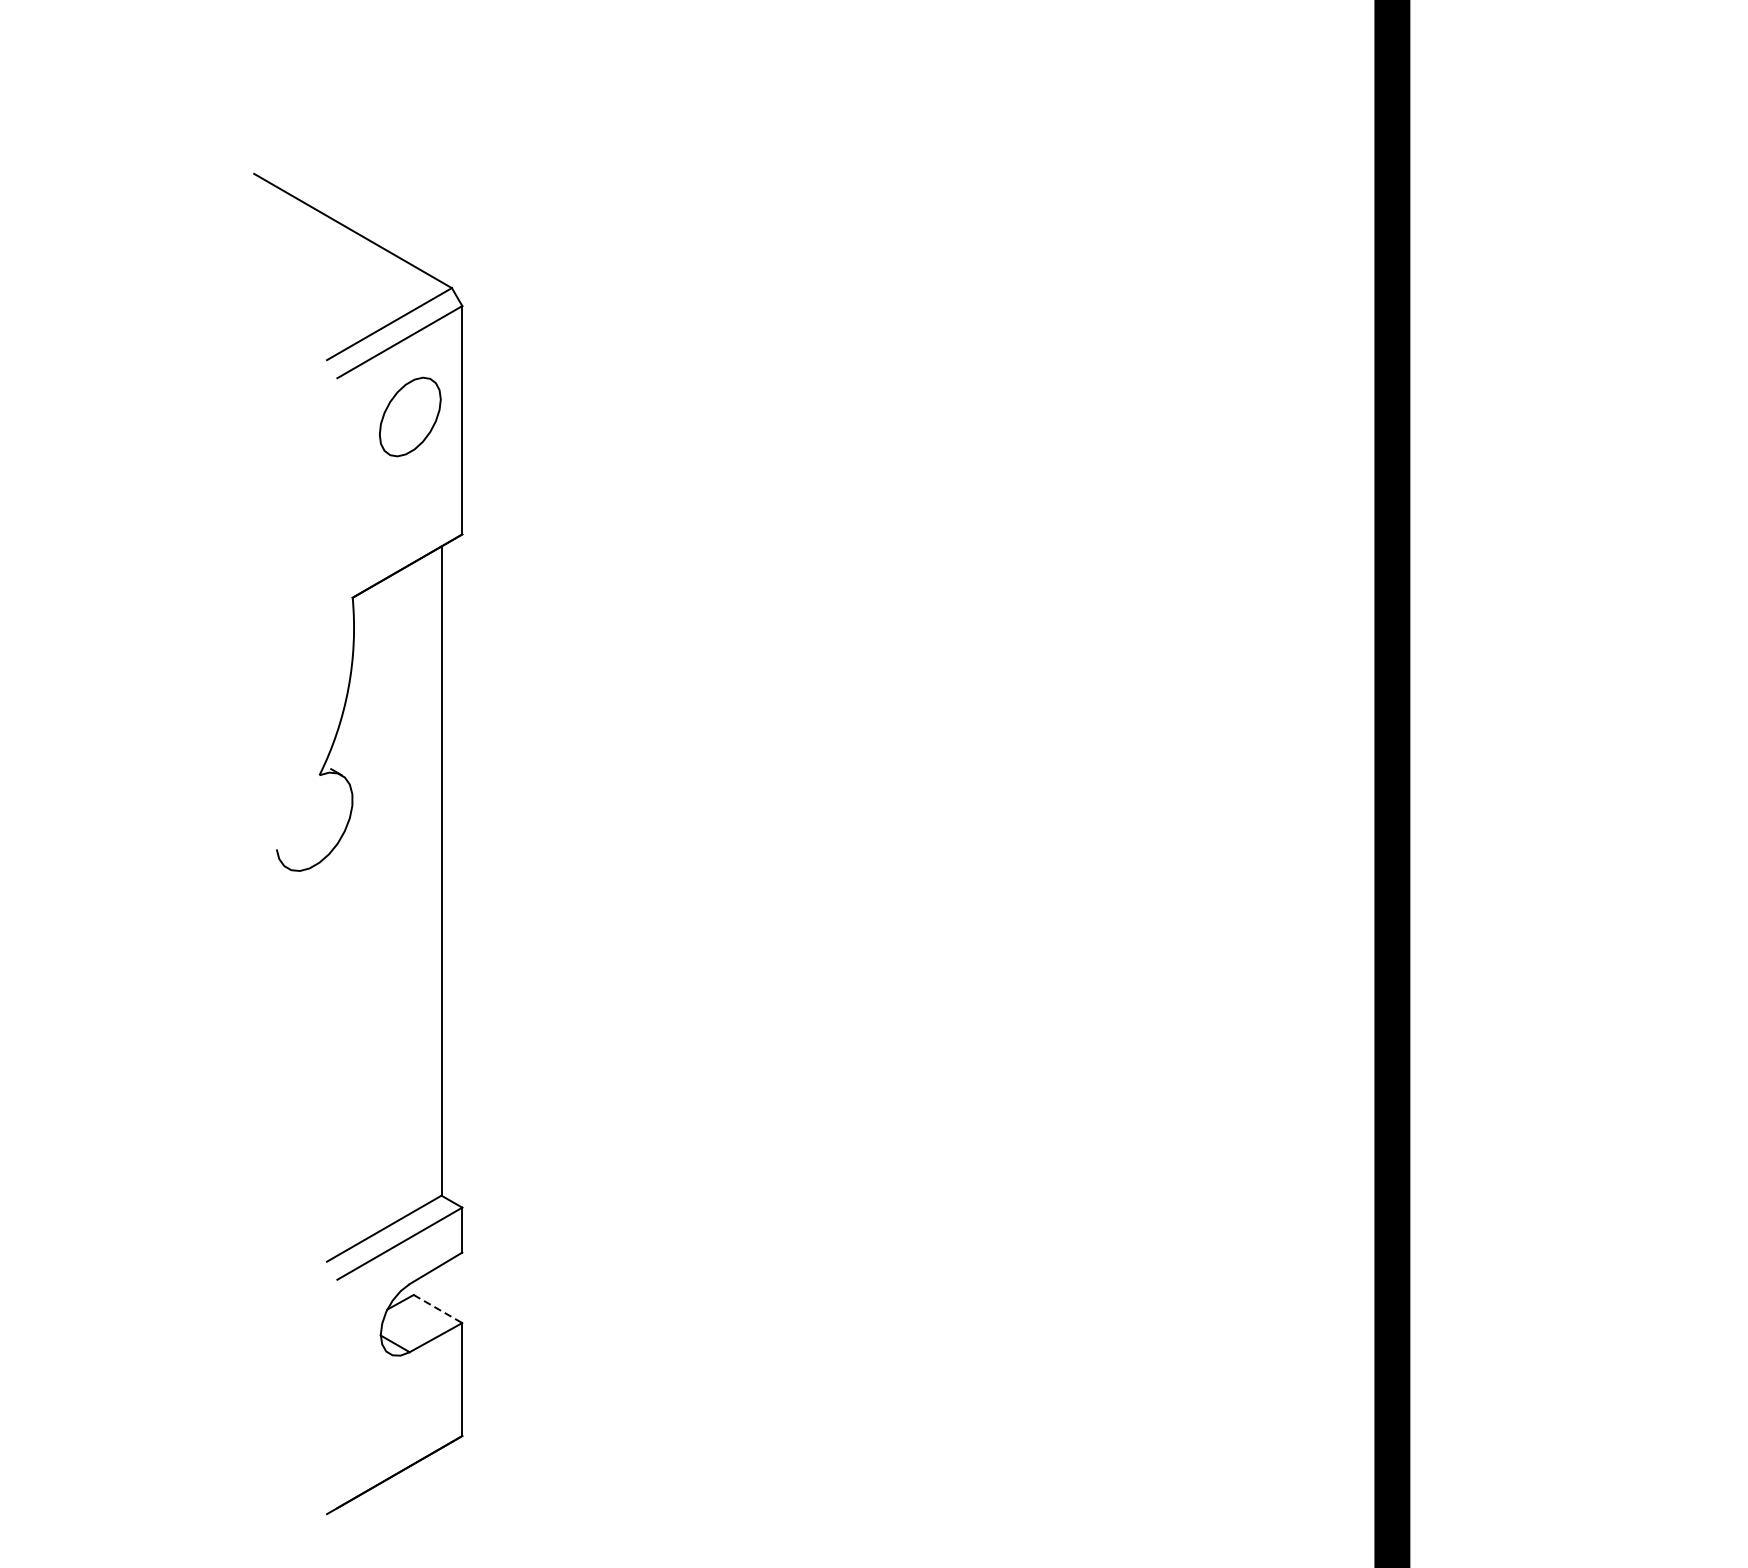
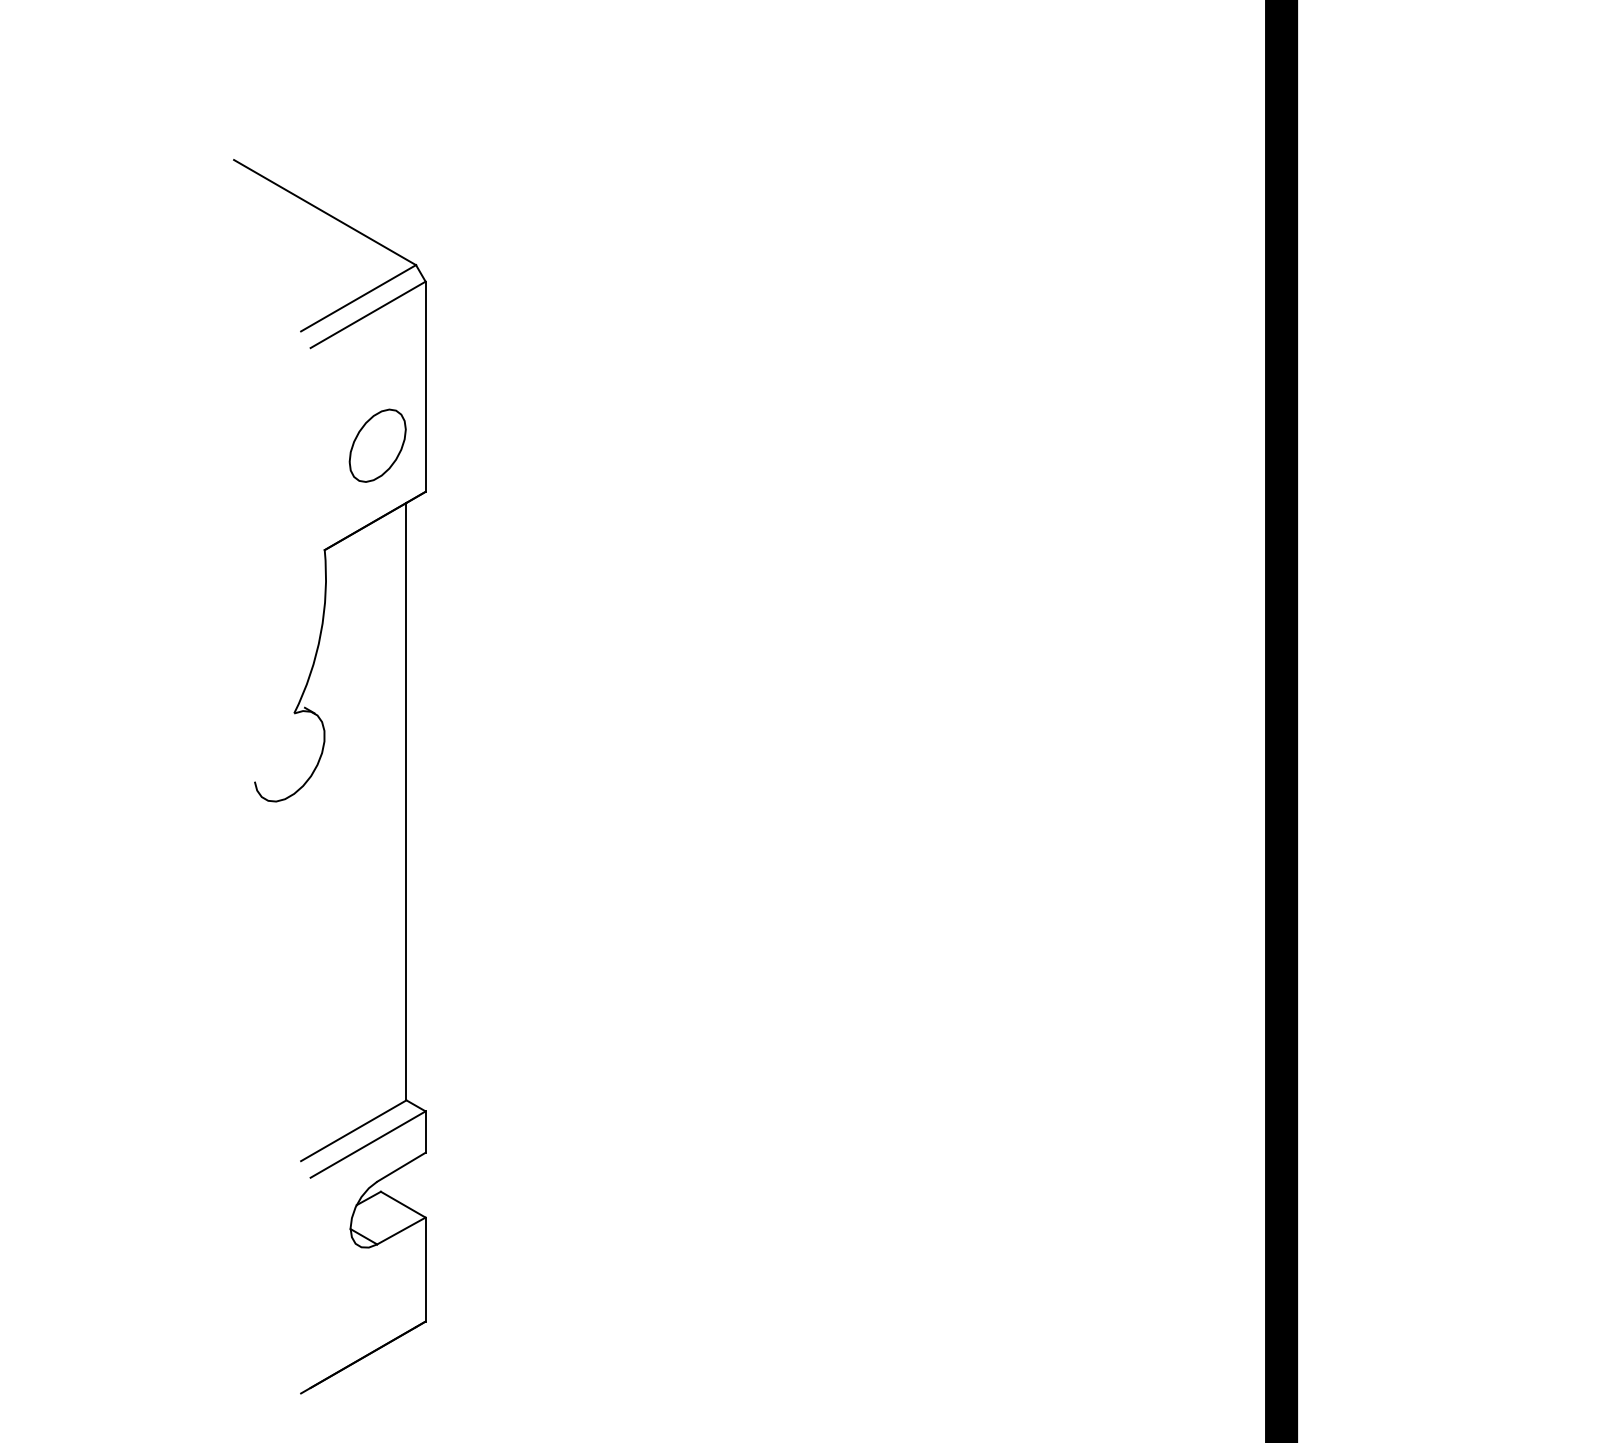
part: (410, 416) -> (377, 445), moved
line: (438, 1308) -> (403, 1204), dashed -> solid

